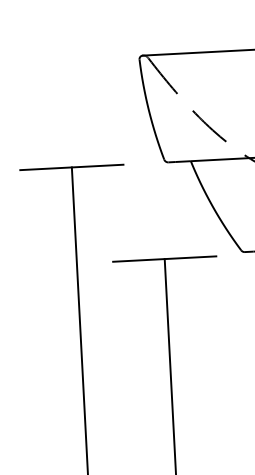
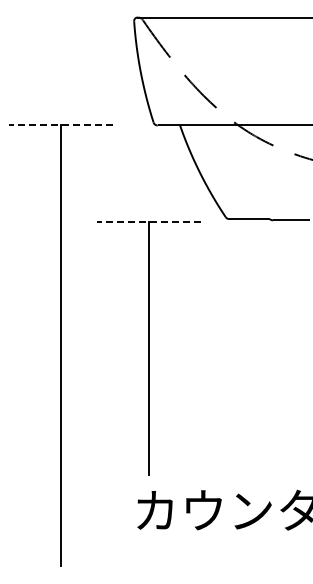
line: (71, 167) -> (60, 125), solid -> dashed
line: (164, 258) -> (148, 221), solid -> dashed

